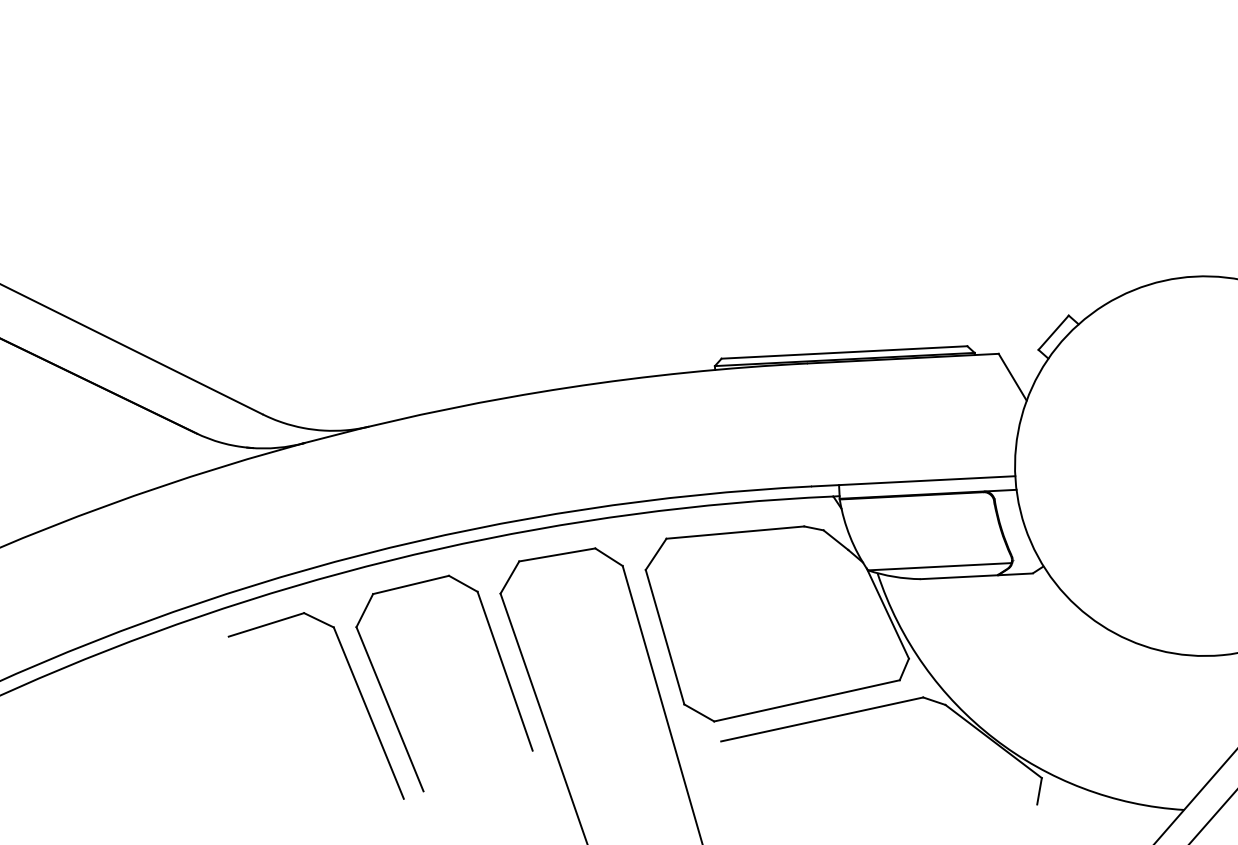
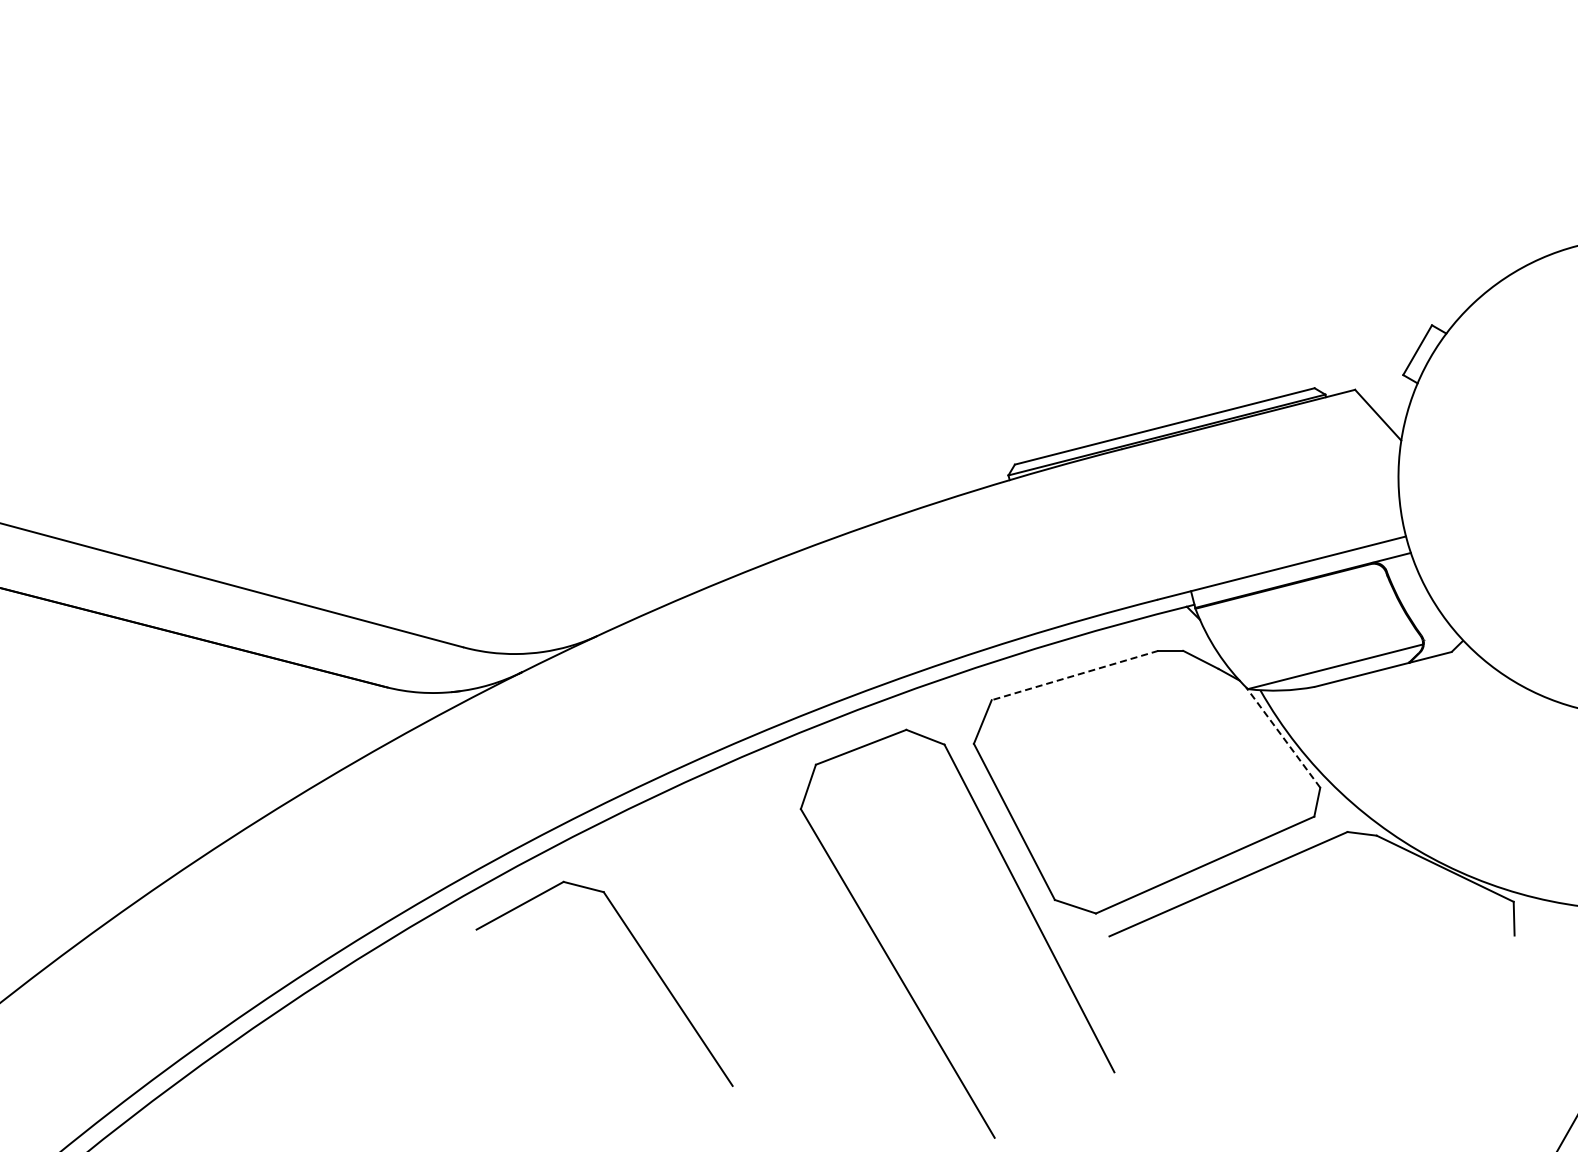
line: (735, 532) -> (1075, 675), solid -> dashed
line: (887, 613) -> (1282, 737), solid -> dashed
part: (389, 706) -> (692, 975), removed

